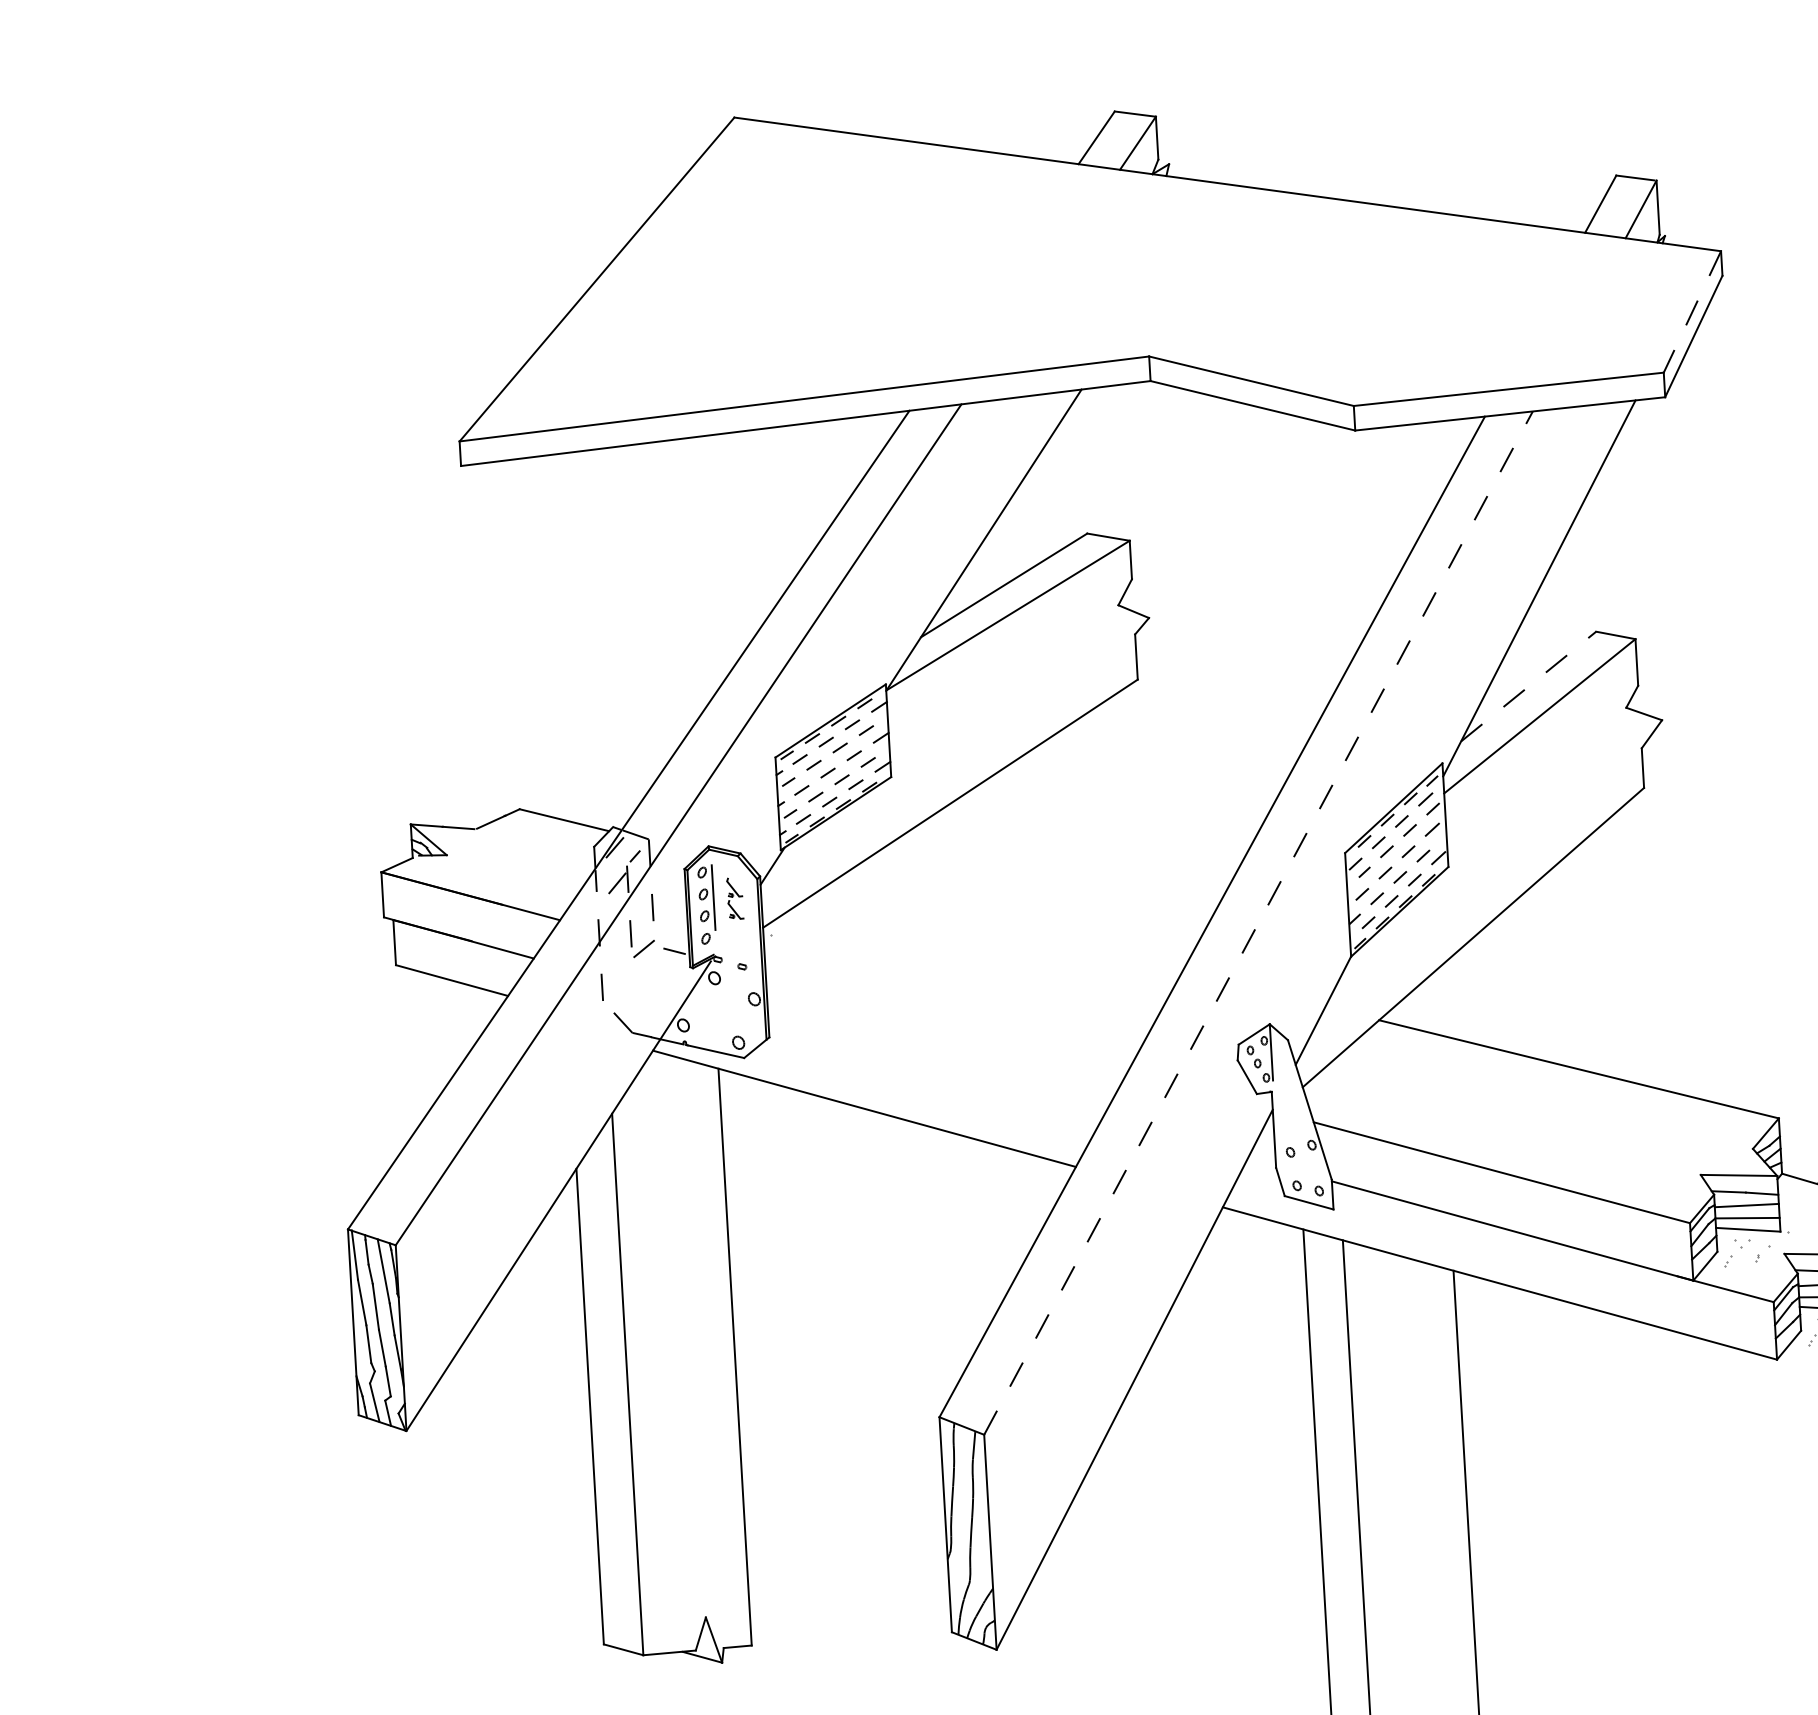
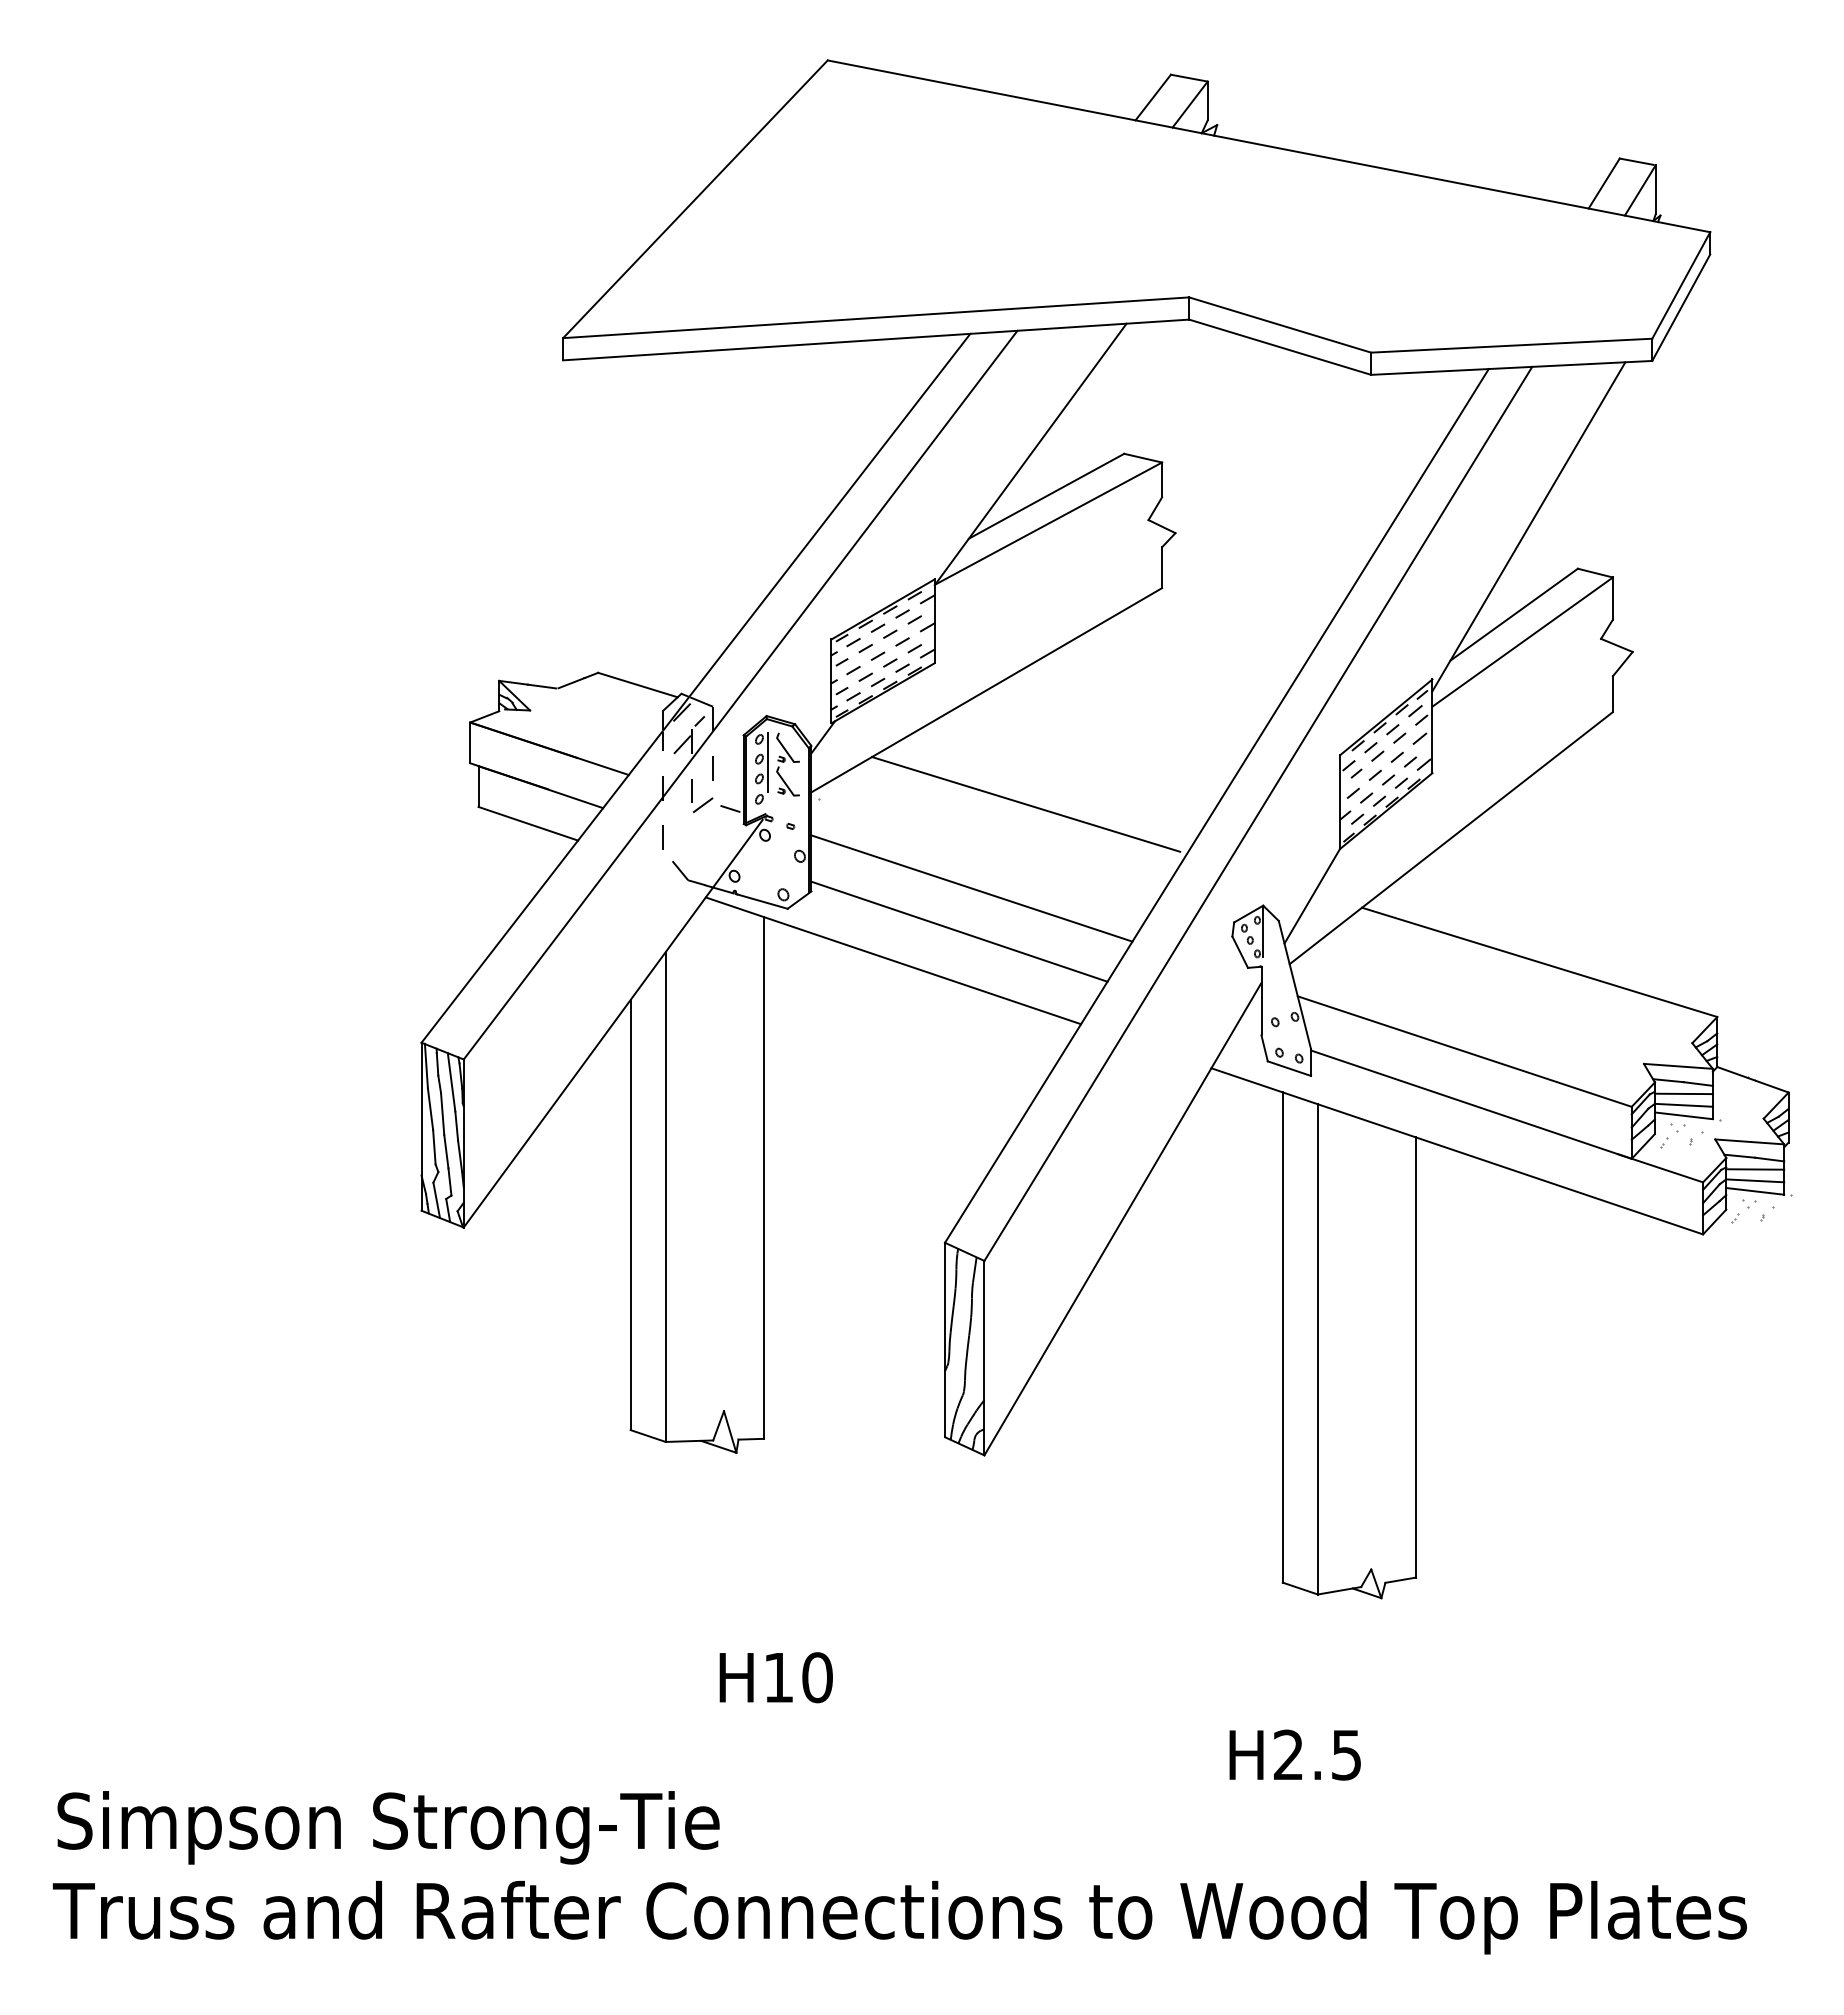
line: (1692, 311) -> (1681, 285), dashed -> solid
line: (1529, 686) -> (1514, 614), dashed -> solid
part: (734, 898) -> (787, 764), size x1.67
line: (1258, 922) -> (1258, 813), dashed -> solid
line: (1001, 927) -> (1026, 804), added
line: (946, 1023) -> (971, 888), added
line: (935, 1072) -> (959, 931), added

